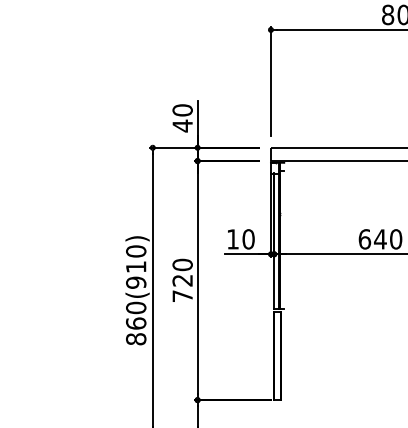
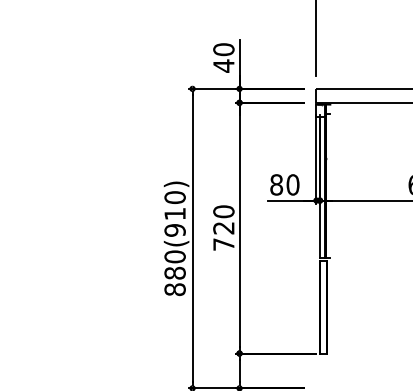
text: (233, 239) -> (277, 185), 10 -> 80
text: (136, 323) -> (175, 273), 860(910) -> 880(910)

